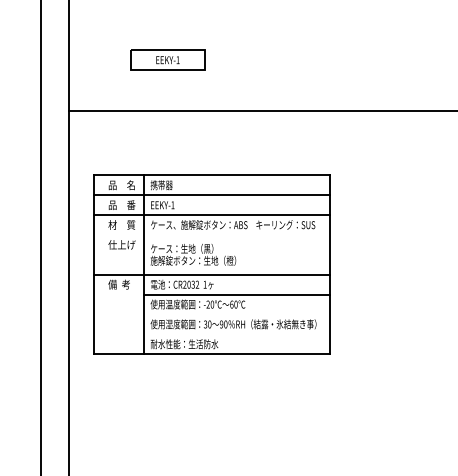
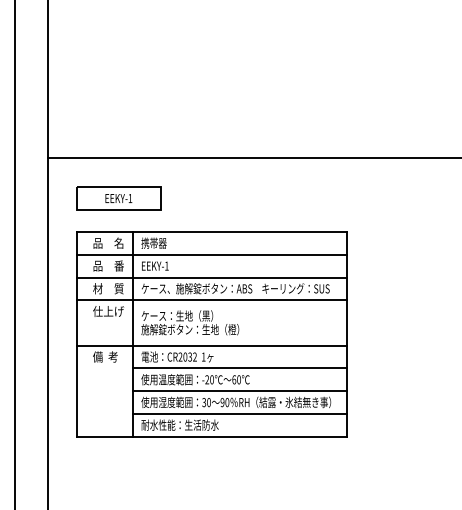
part: (167, 59) -> (118, 197), moved
line: (212, 235) -> (212, 300), added
line: (236, 314) -> (239, 391), added
line: (236, 334) -> (239, 414), added

